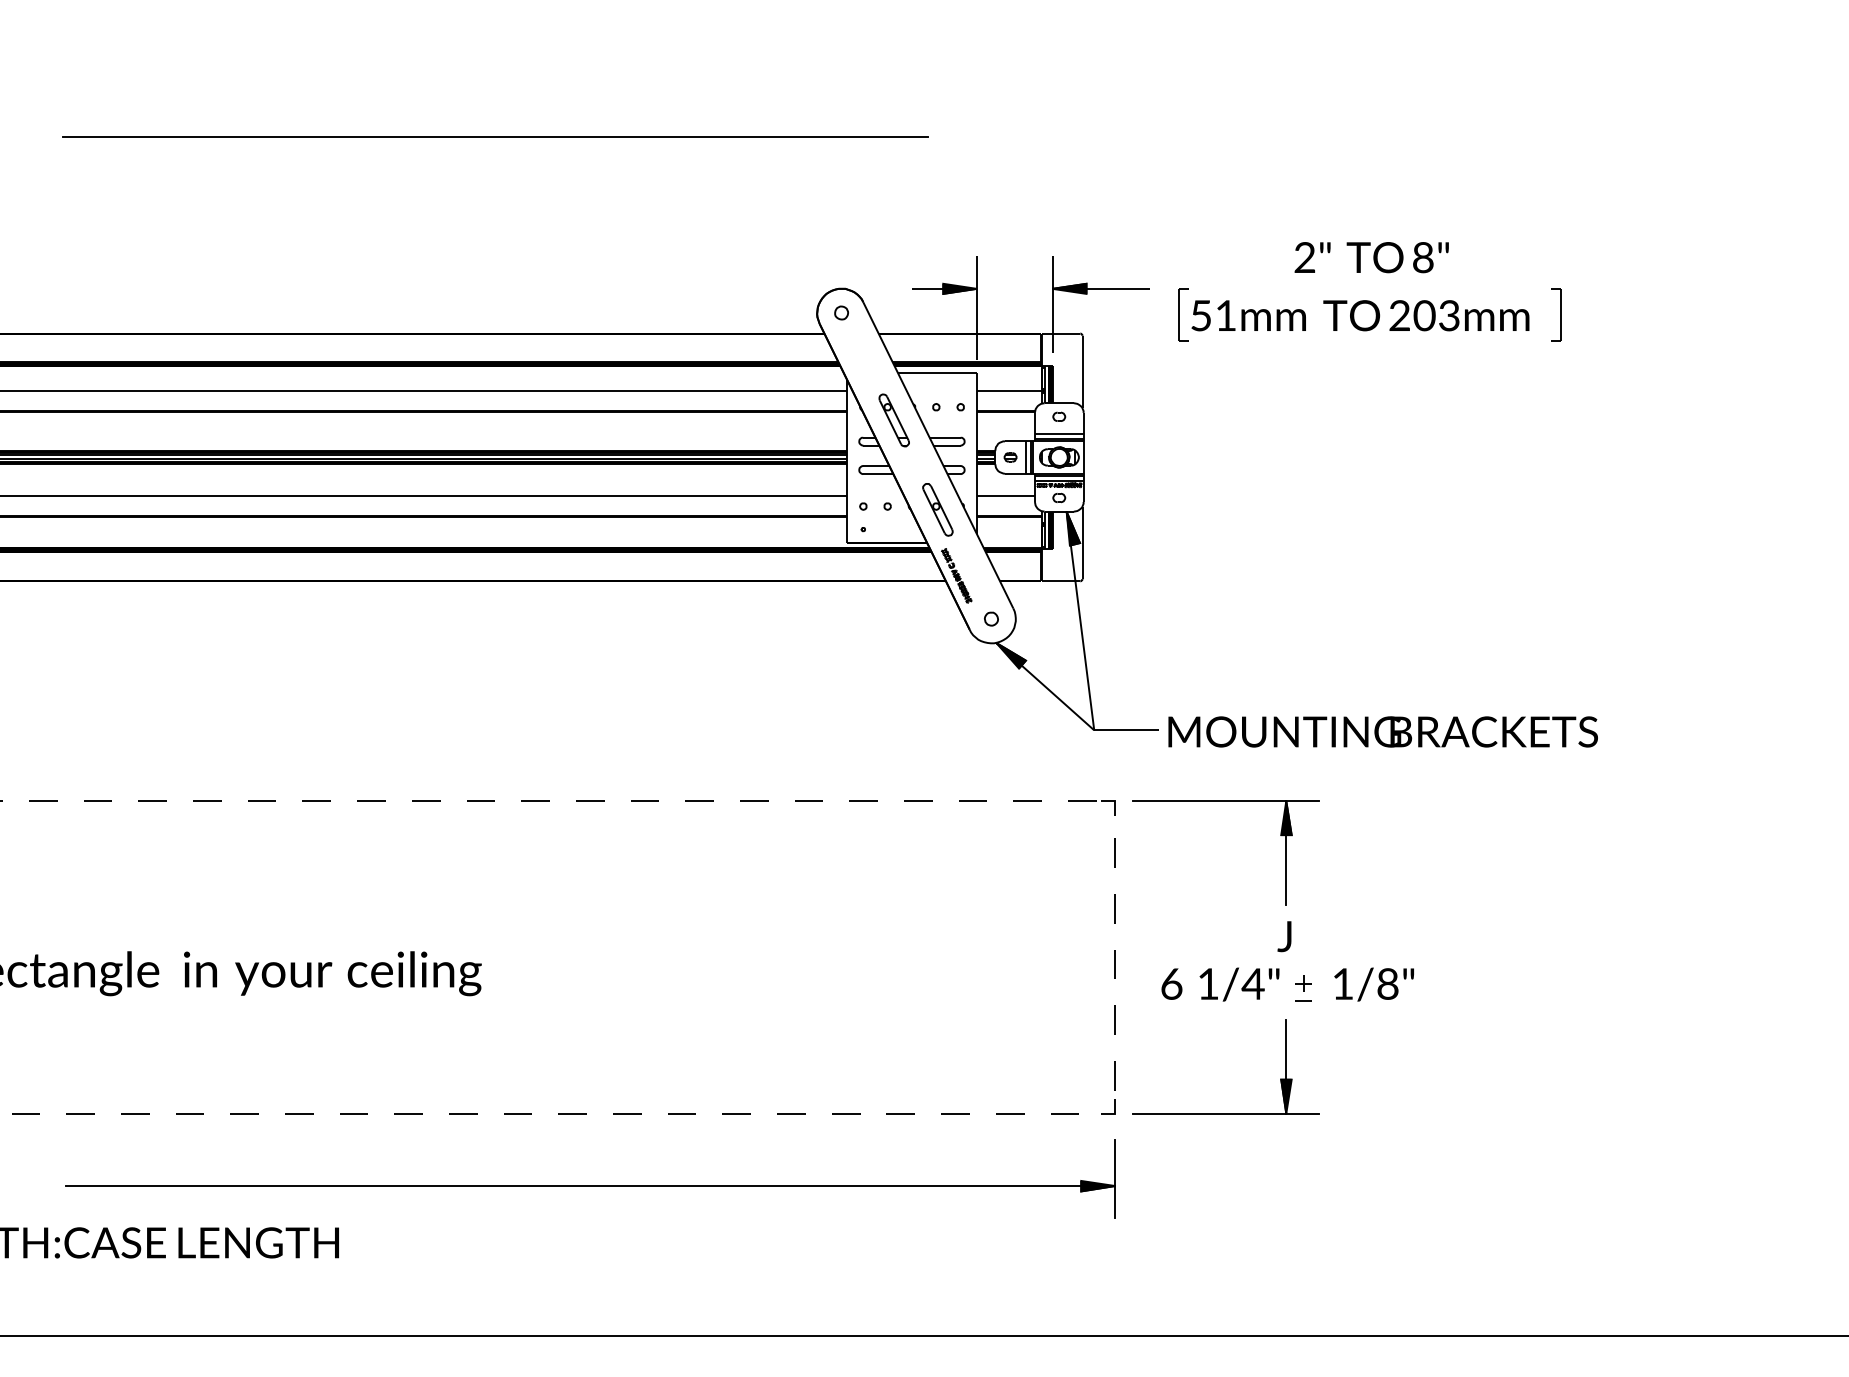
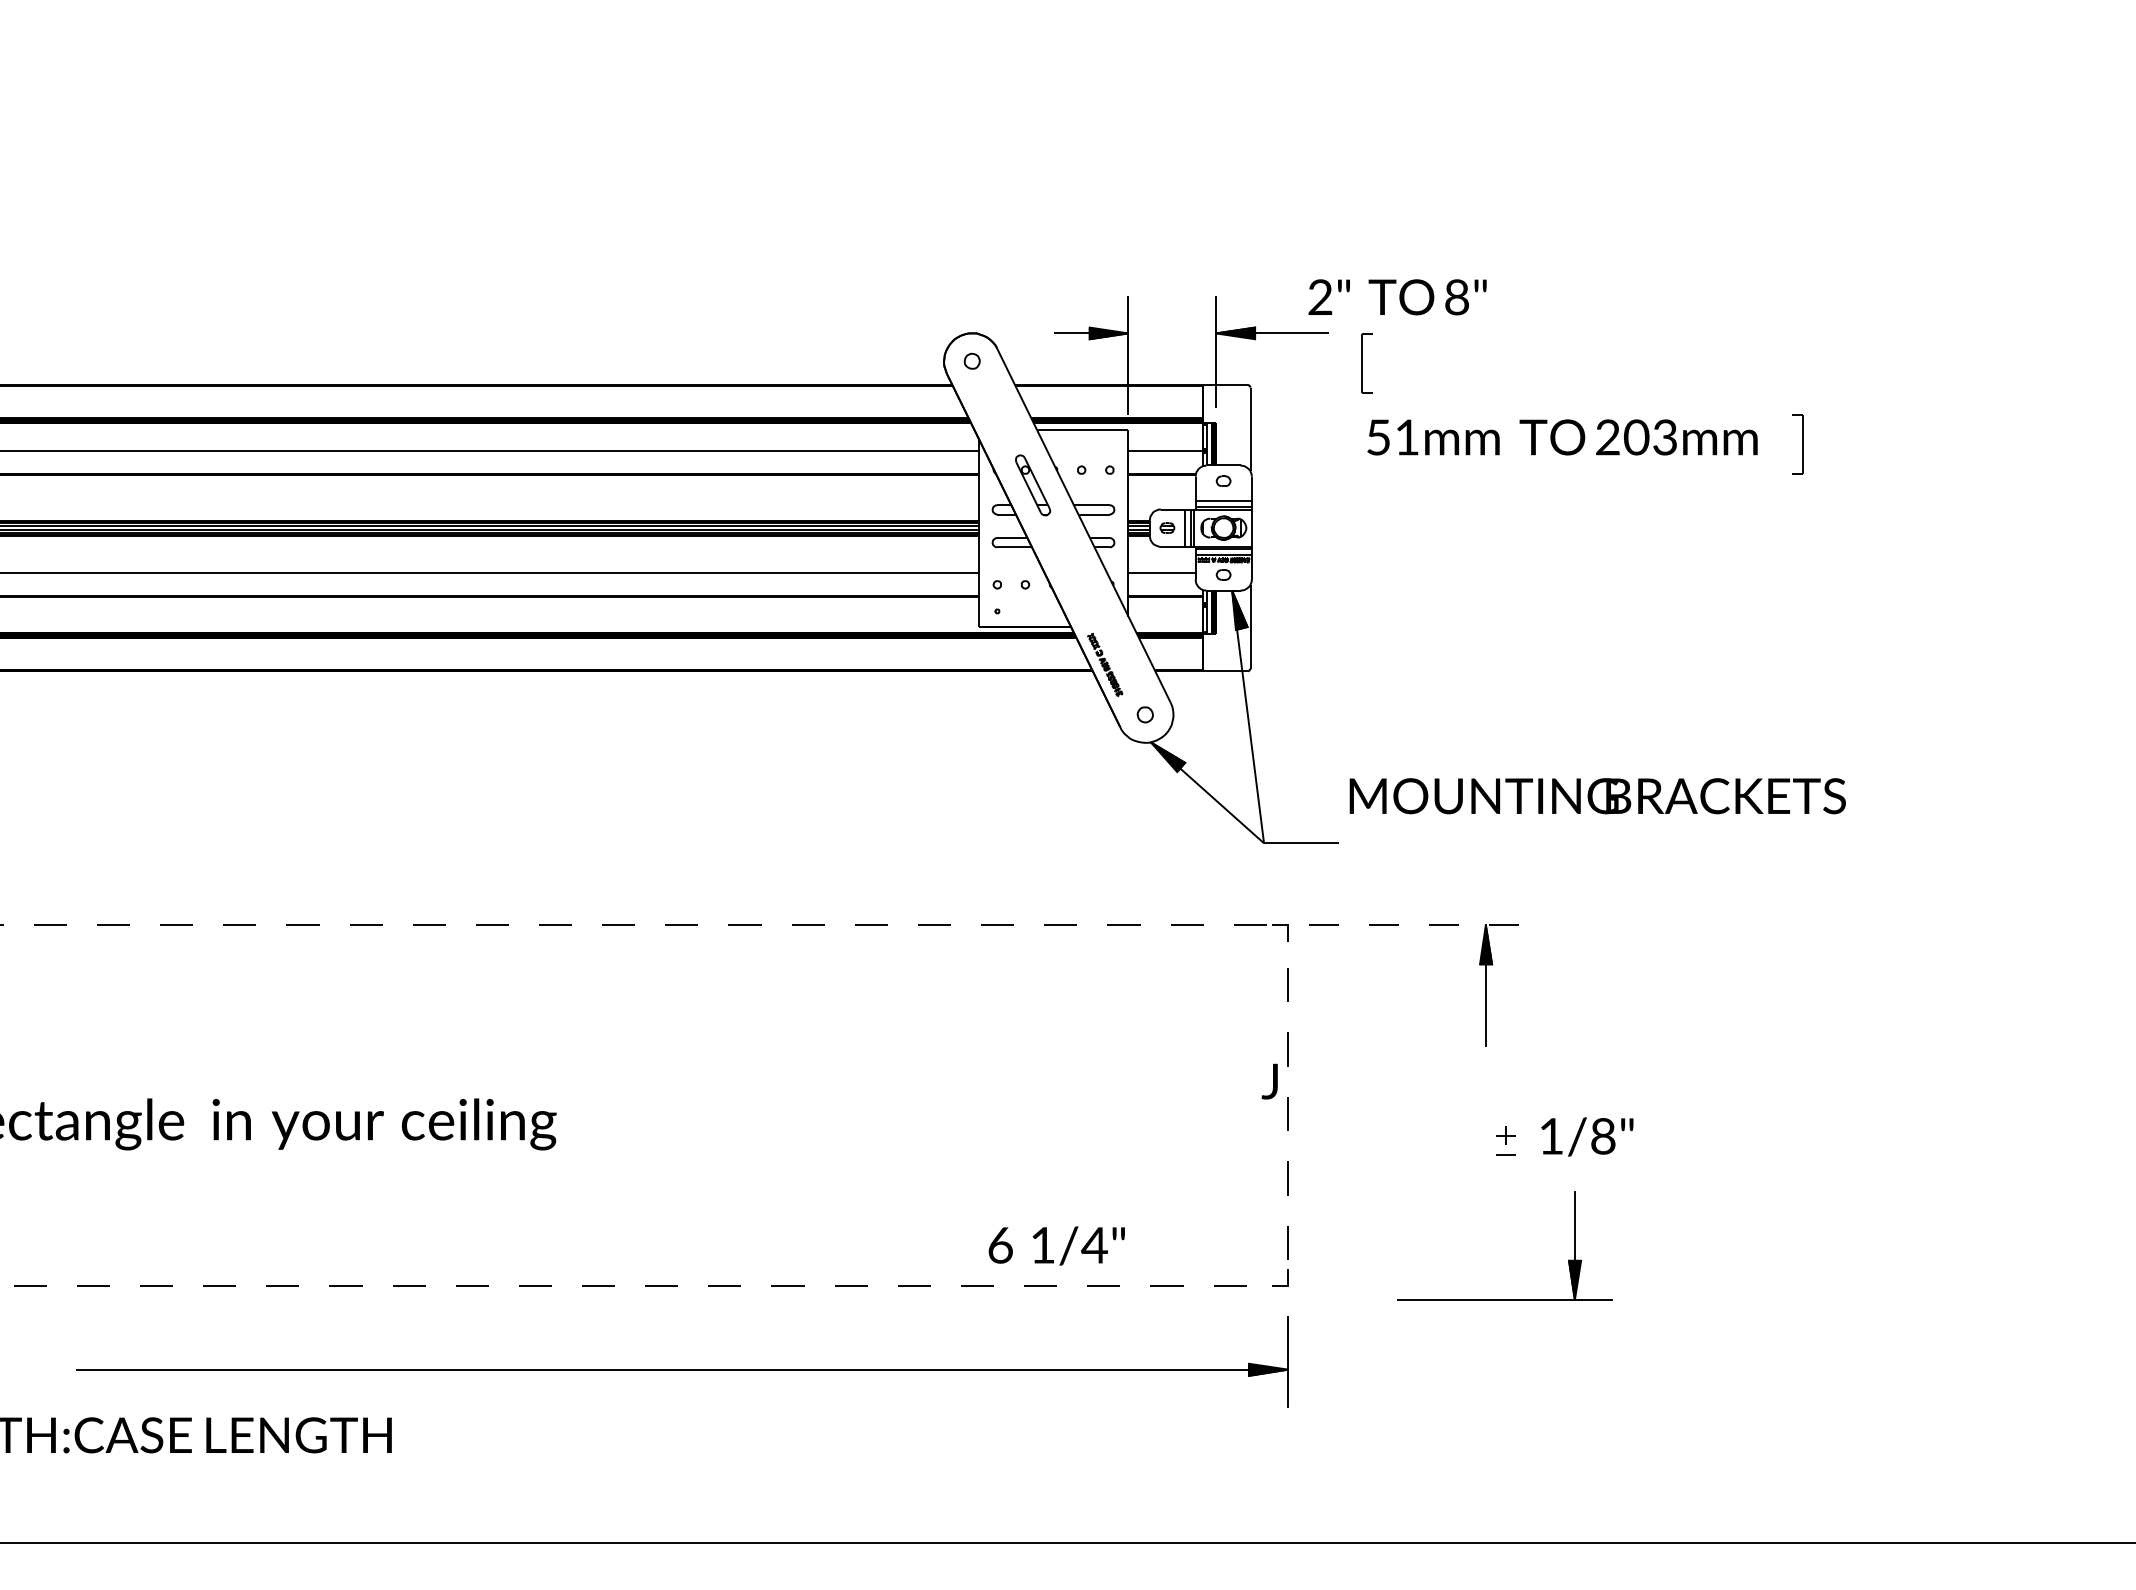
line: (495, 137) -> (572, 158), removed
text: (1371, 257) -> (1397, 297), moved
part: (1556, 314) -> (1797, 444), moved
text: (1360, 315) -> (1562, 437), moved
part: (937, 509) -> (1083, 588), removed
text: (1382, 732) -> (1597, 796), moved
line: (1226, 801) -> (1416, 925), solid -> dashed
text: (1284, 936) -> (1269, 1081), moved
text: (1220, 984) -> (1056, 1245), moved
part: (1225, 1113) -> (1504, 1299), moved

